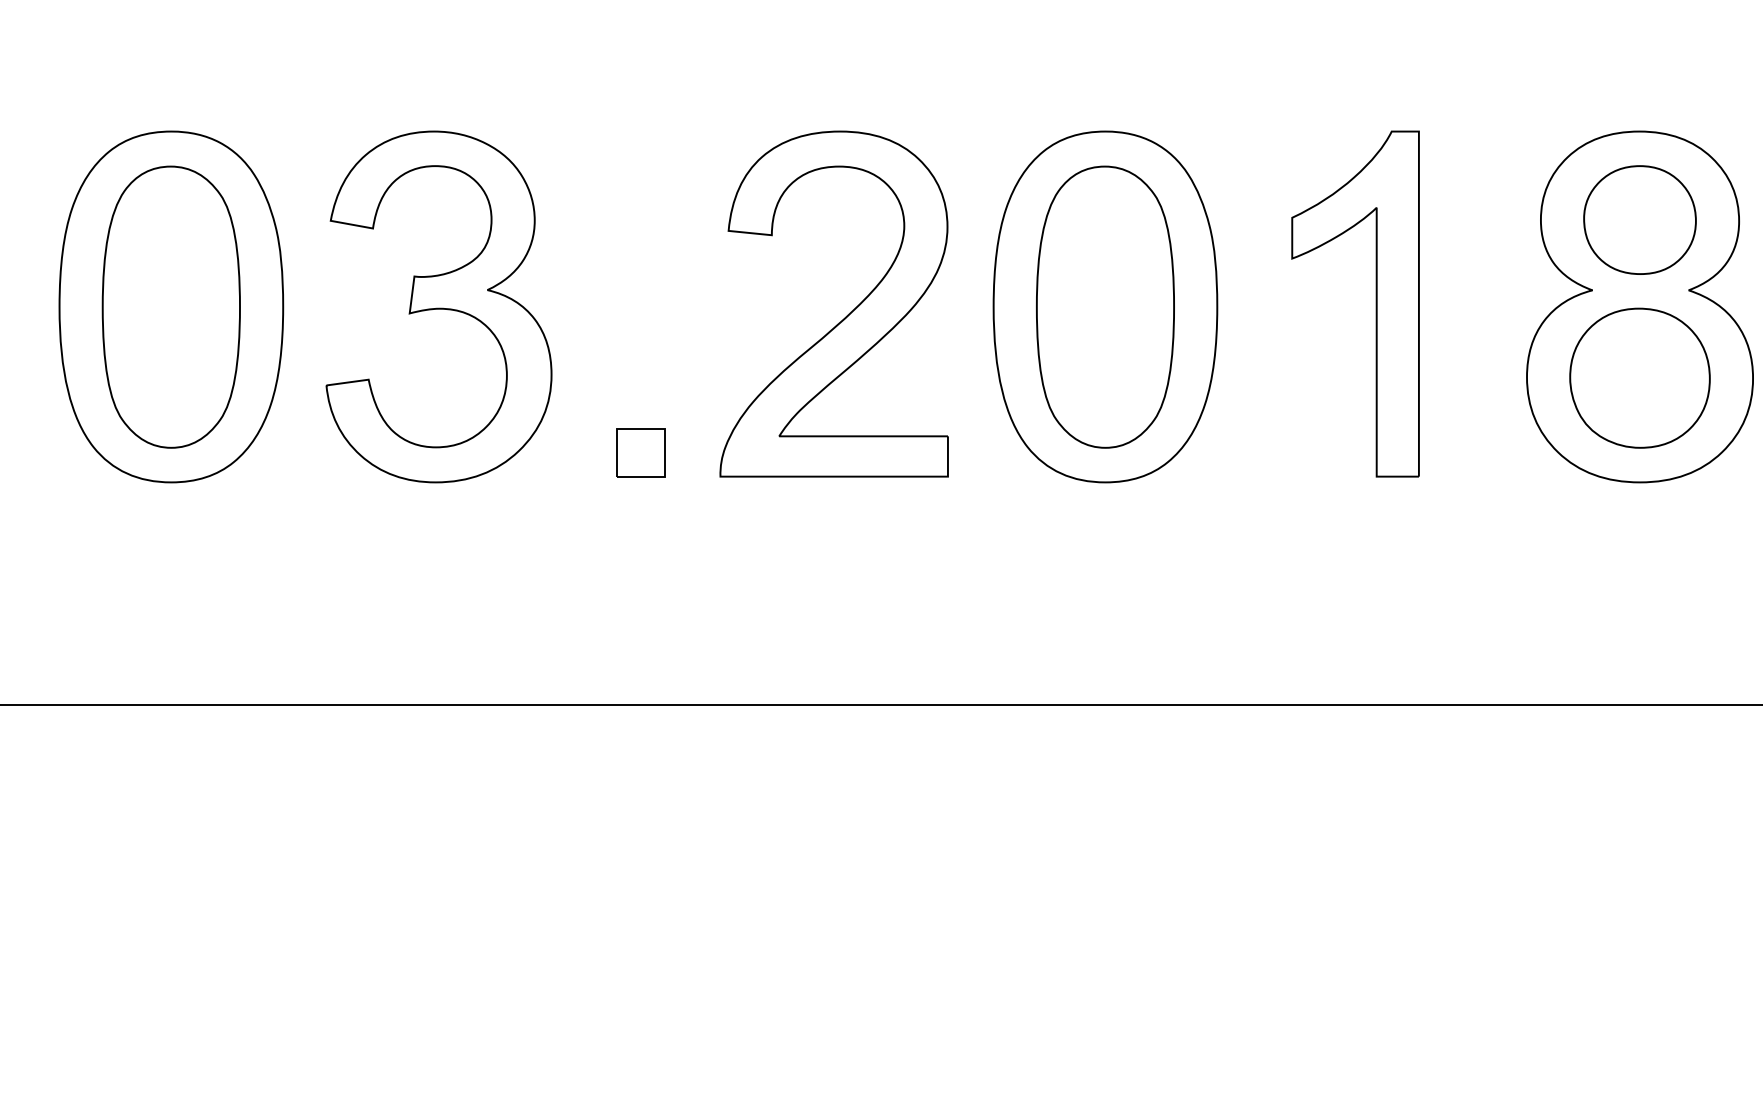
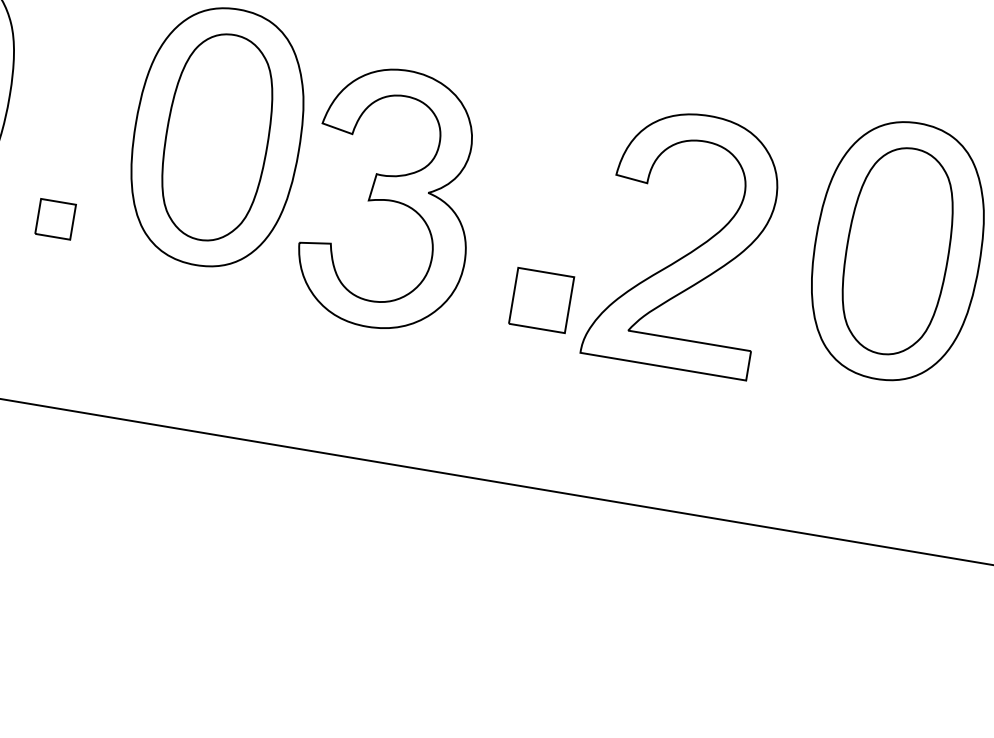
part: (438, 306) -> (390, 198), moved
part: (846, 315) -> (691, 250), moved
part: (640, 452) -> (541, 300), size x1.6

